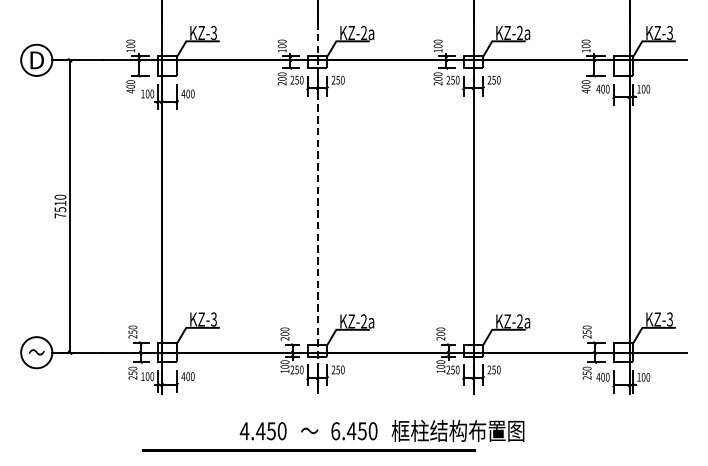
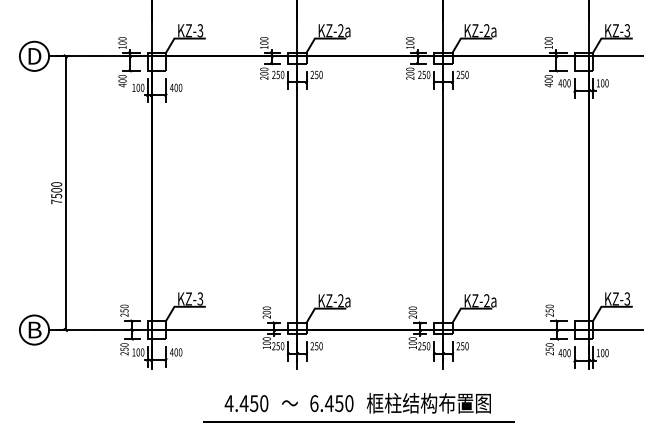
text: (60, 203) -> (56, 190), 7510 -> 7500
line: (317, 206) -> (297, 193), dashed -> solid
text: (36, 352) -> (34, 329), ～ -> B
line: (308, 450) -> (358, 421), moved

